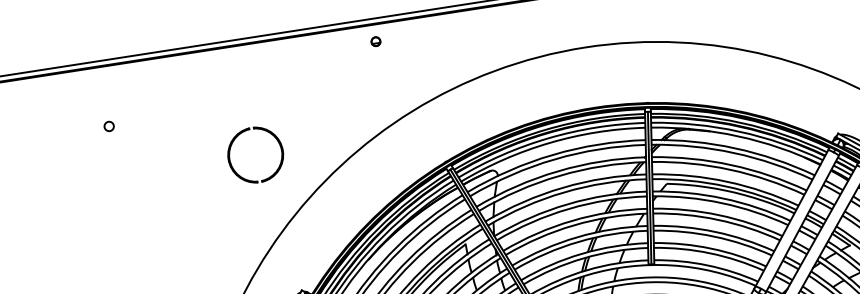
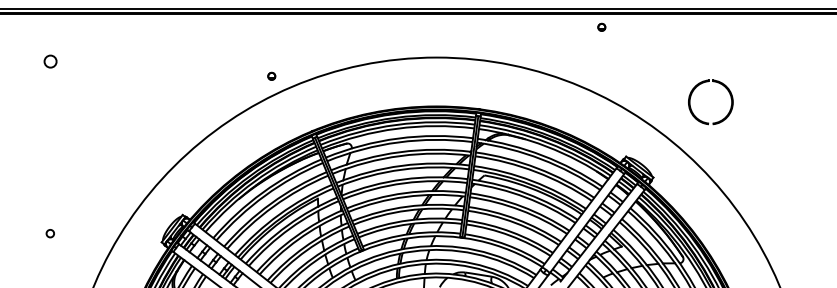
part: (375, 40) -> (271, 75), moved
circle: (108, 126) -> (49, 61), size x1.6
part: (234, 168) -> (144, 110), removed

